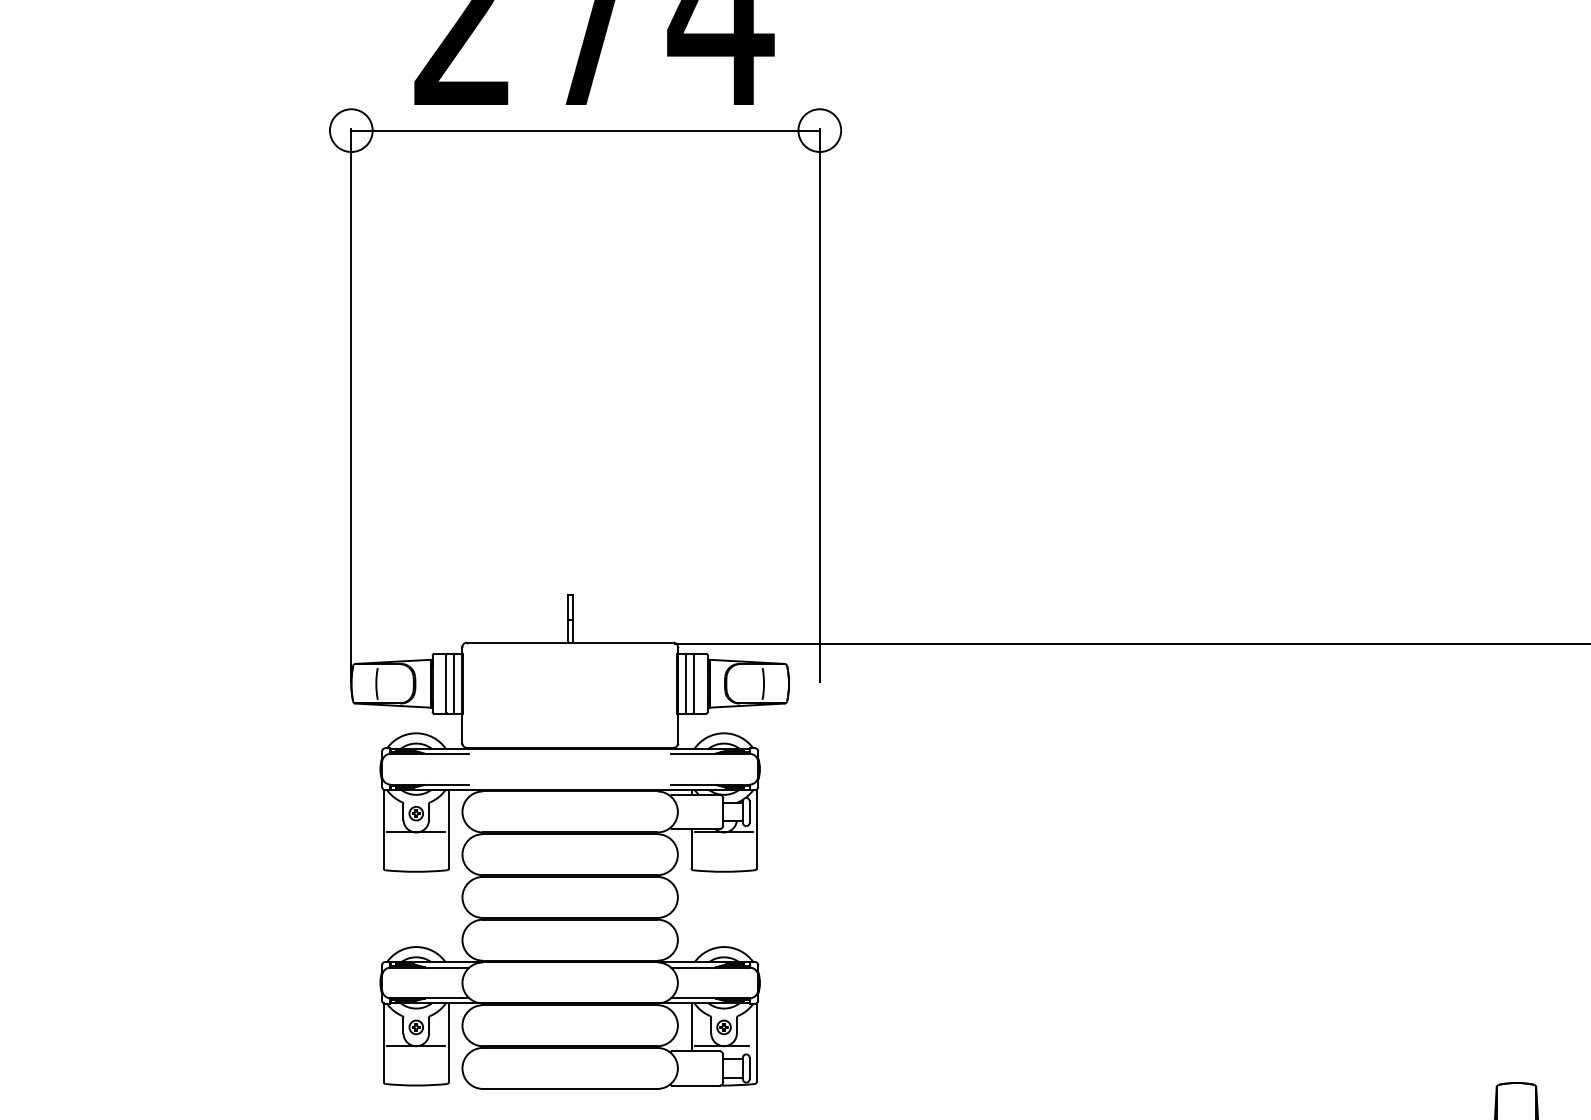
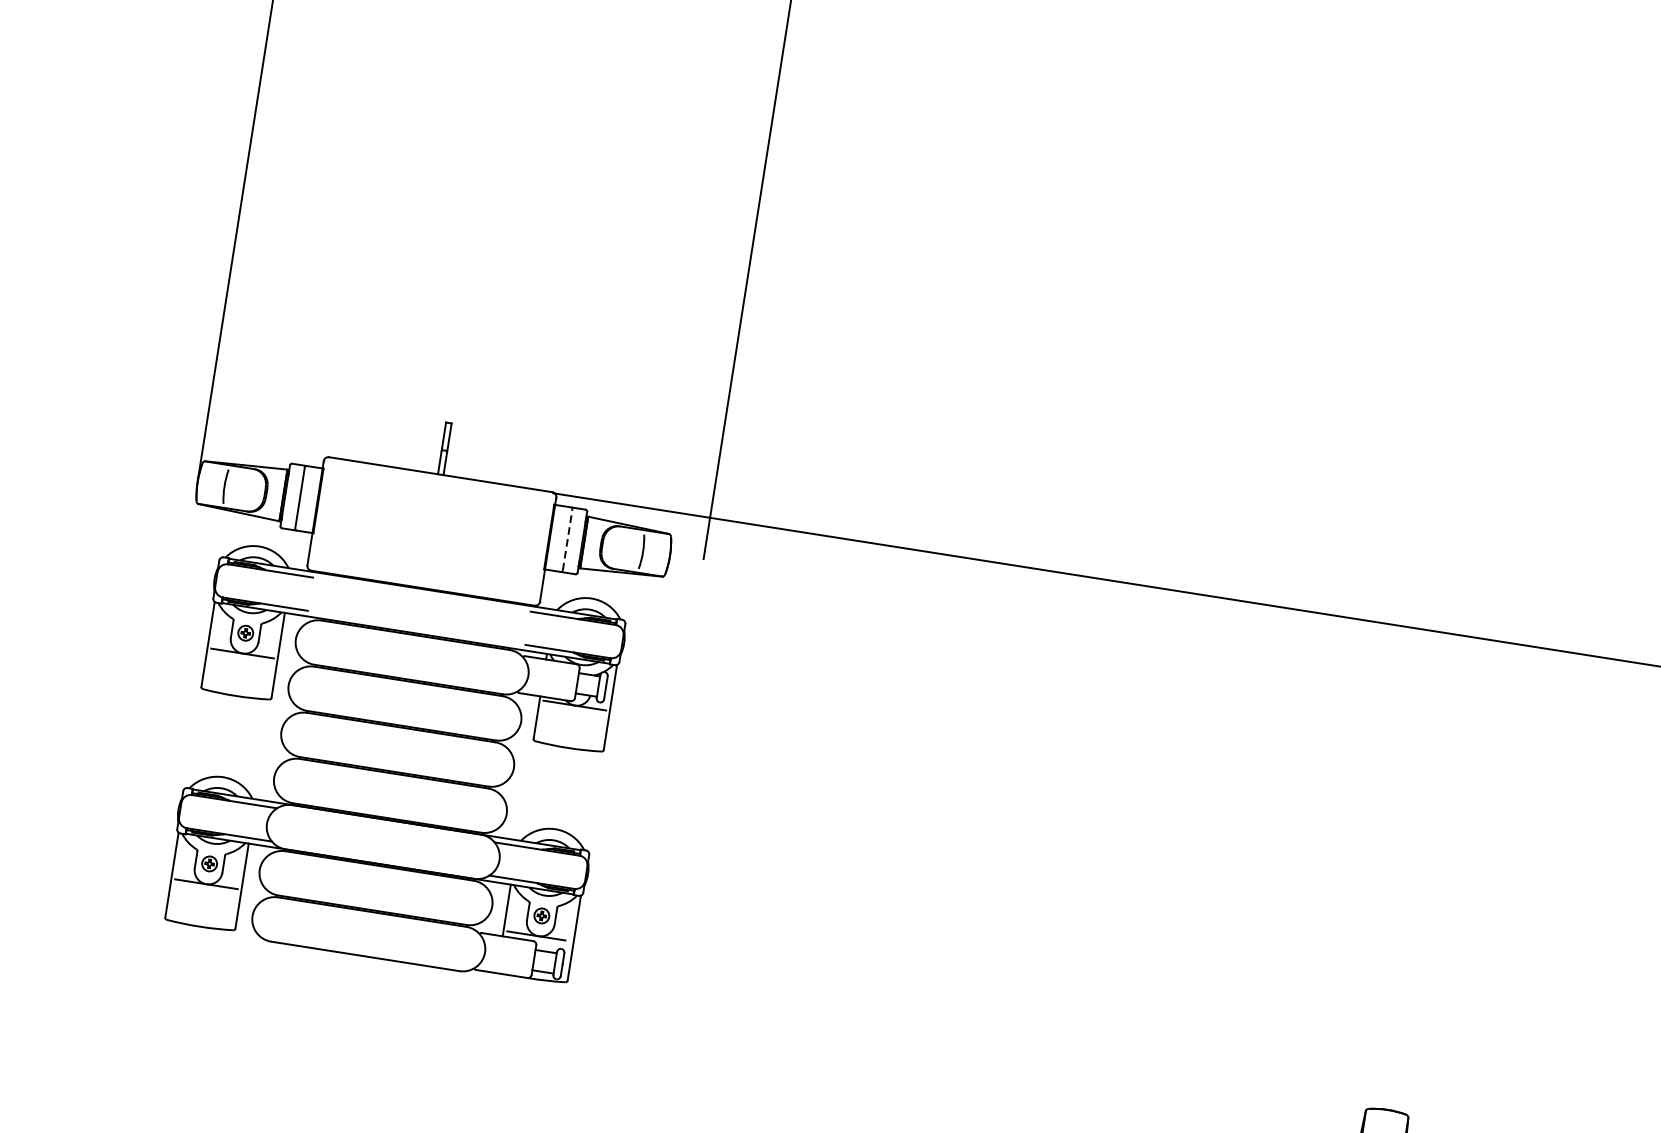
line: (453, 683) -> (307, 499), removed
line: (686, 683) -> (559, 538), removed
line: (694, 683) -> (568, 539), solid -> dashed

